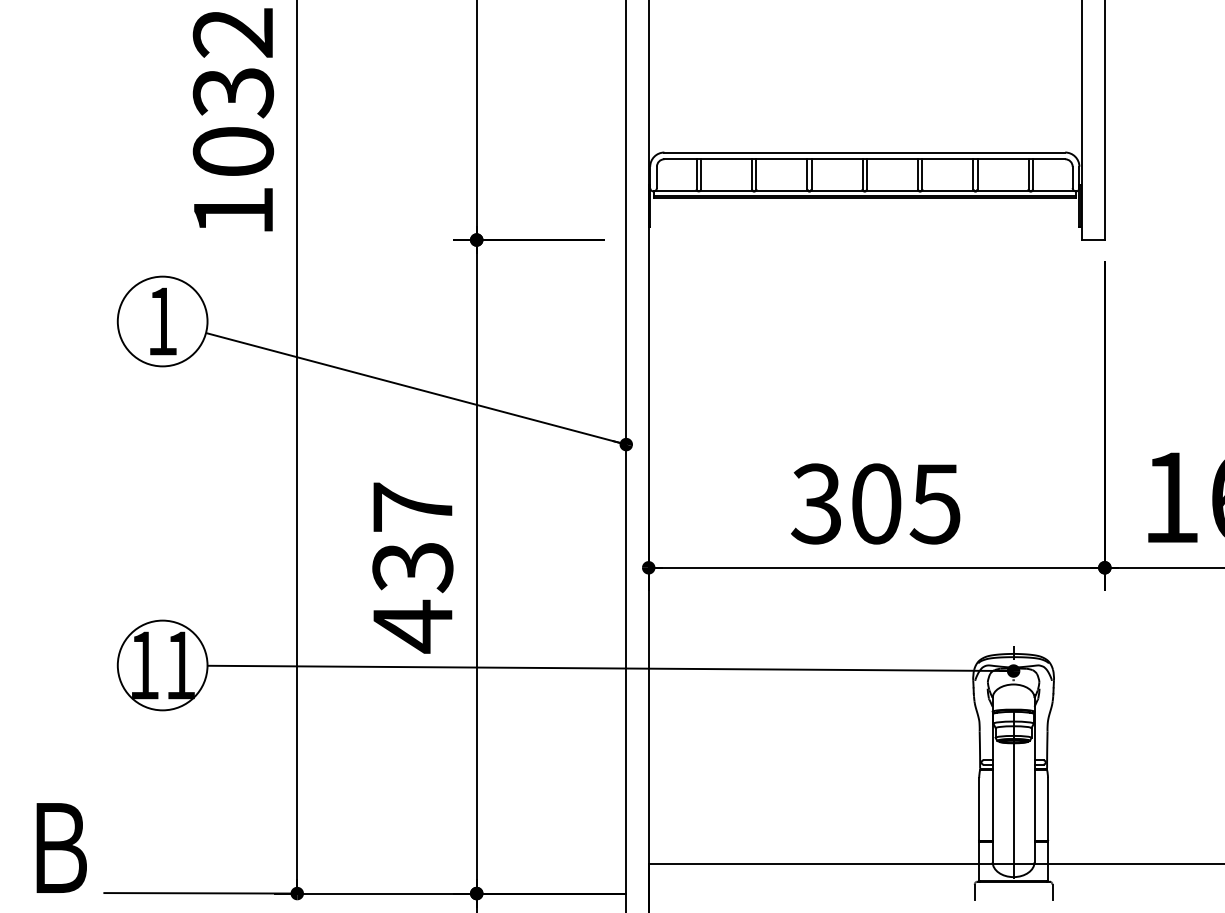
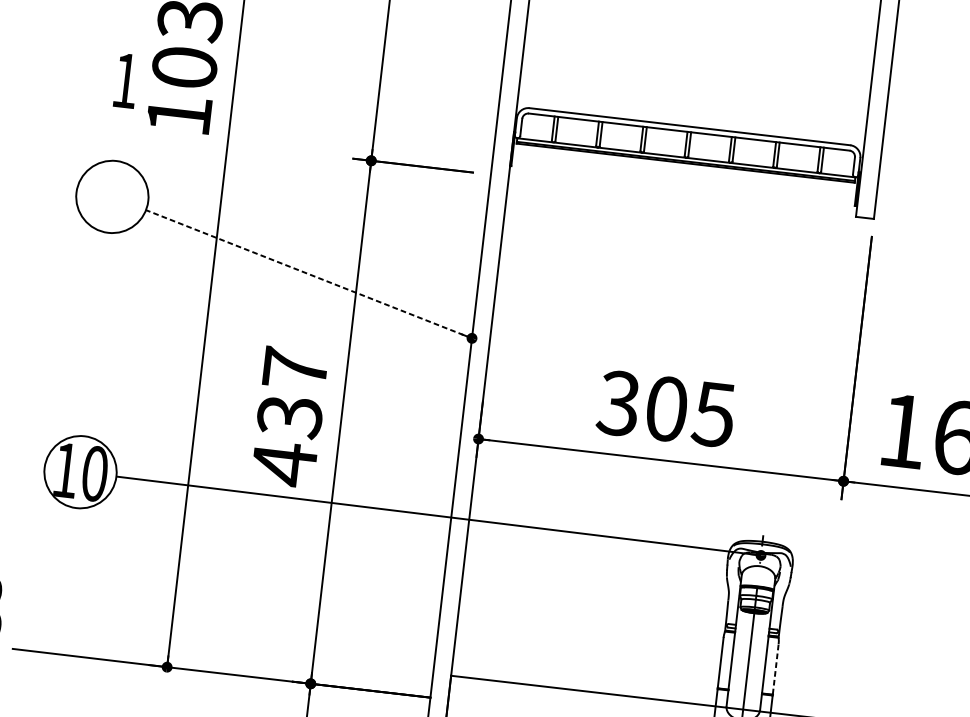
text: (163, 321) -> (126, 80), moved
line: (415, 388) -> (308, 273), solid -> dashed
text: (180, 665) -> (94, 473), 11 -> 10
line: (1048, 808) -> (776, 668), solid -> dashed

